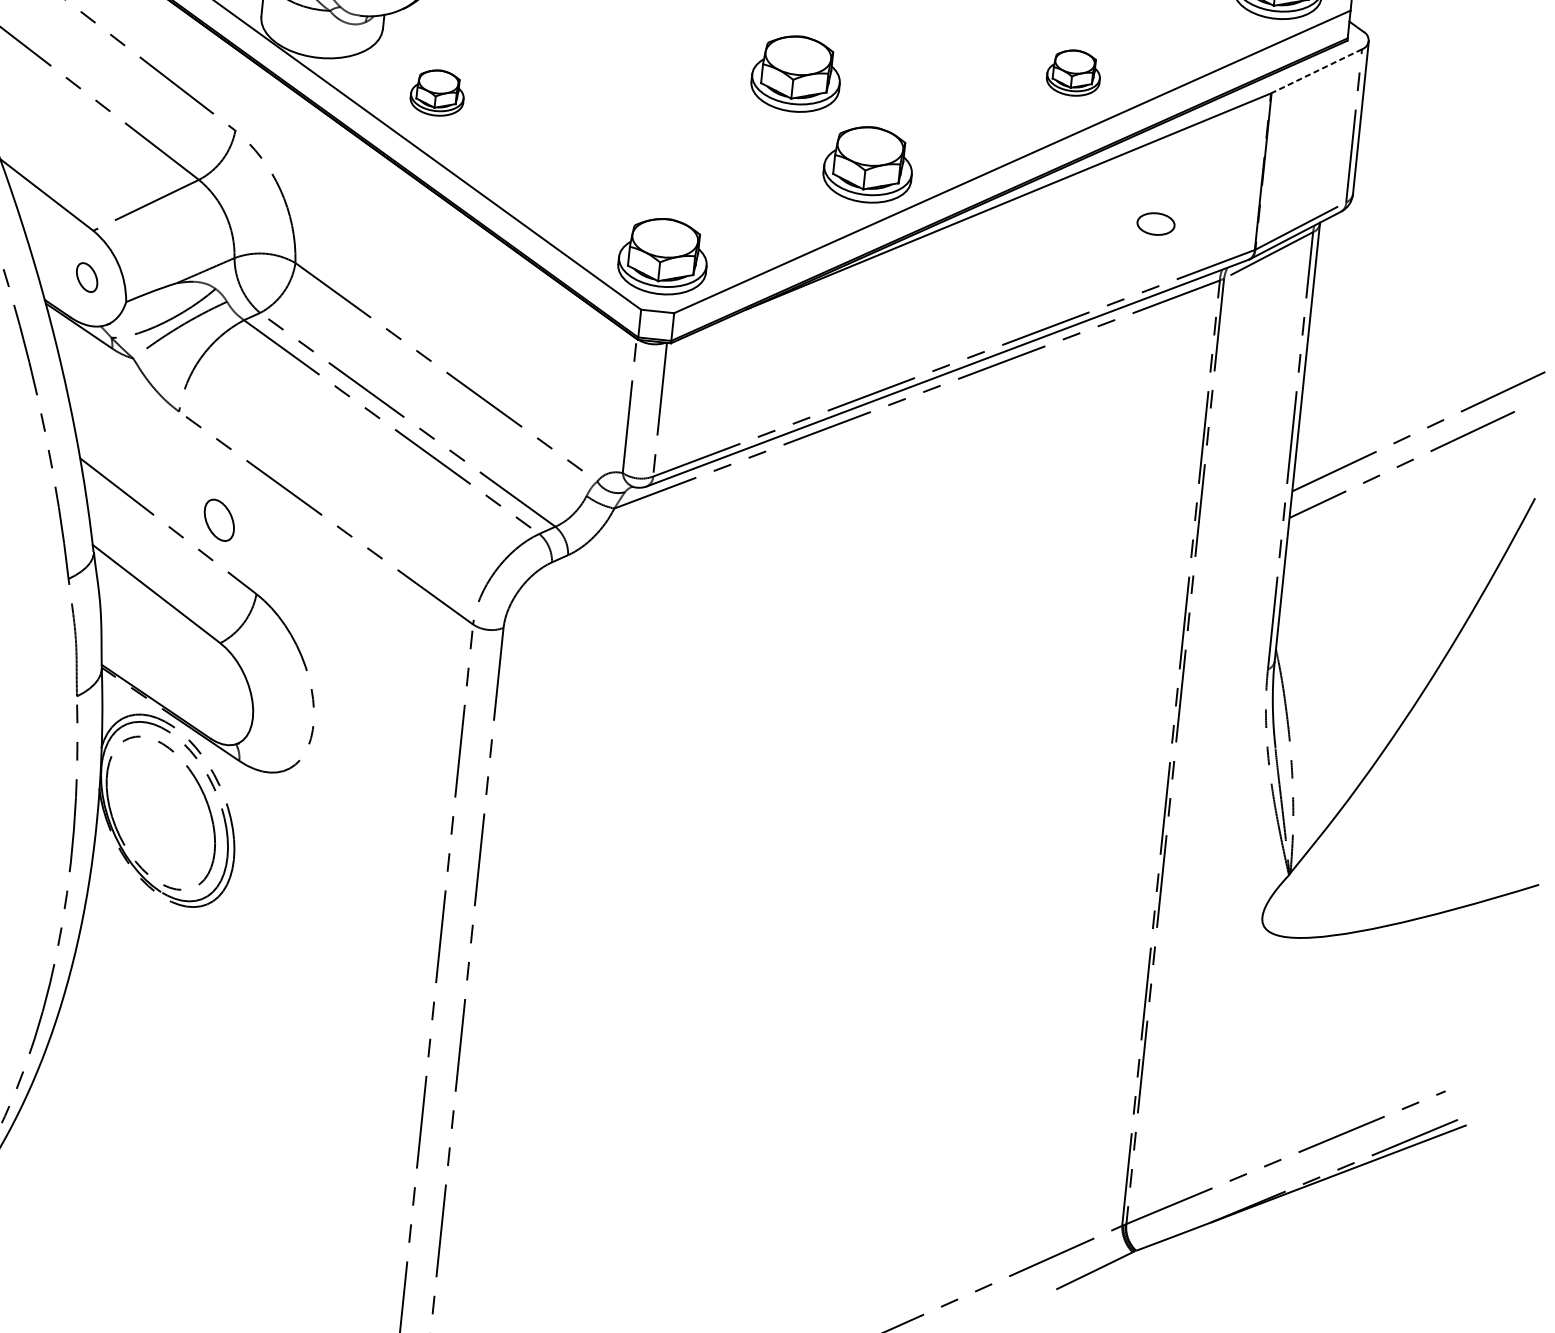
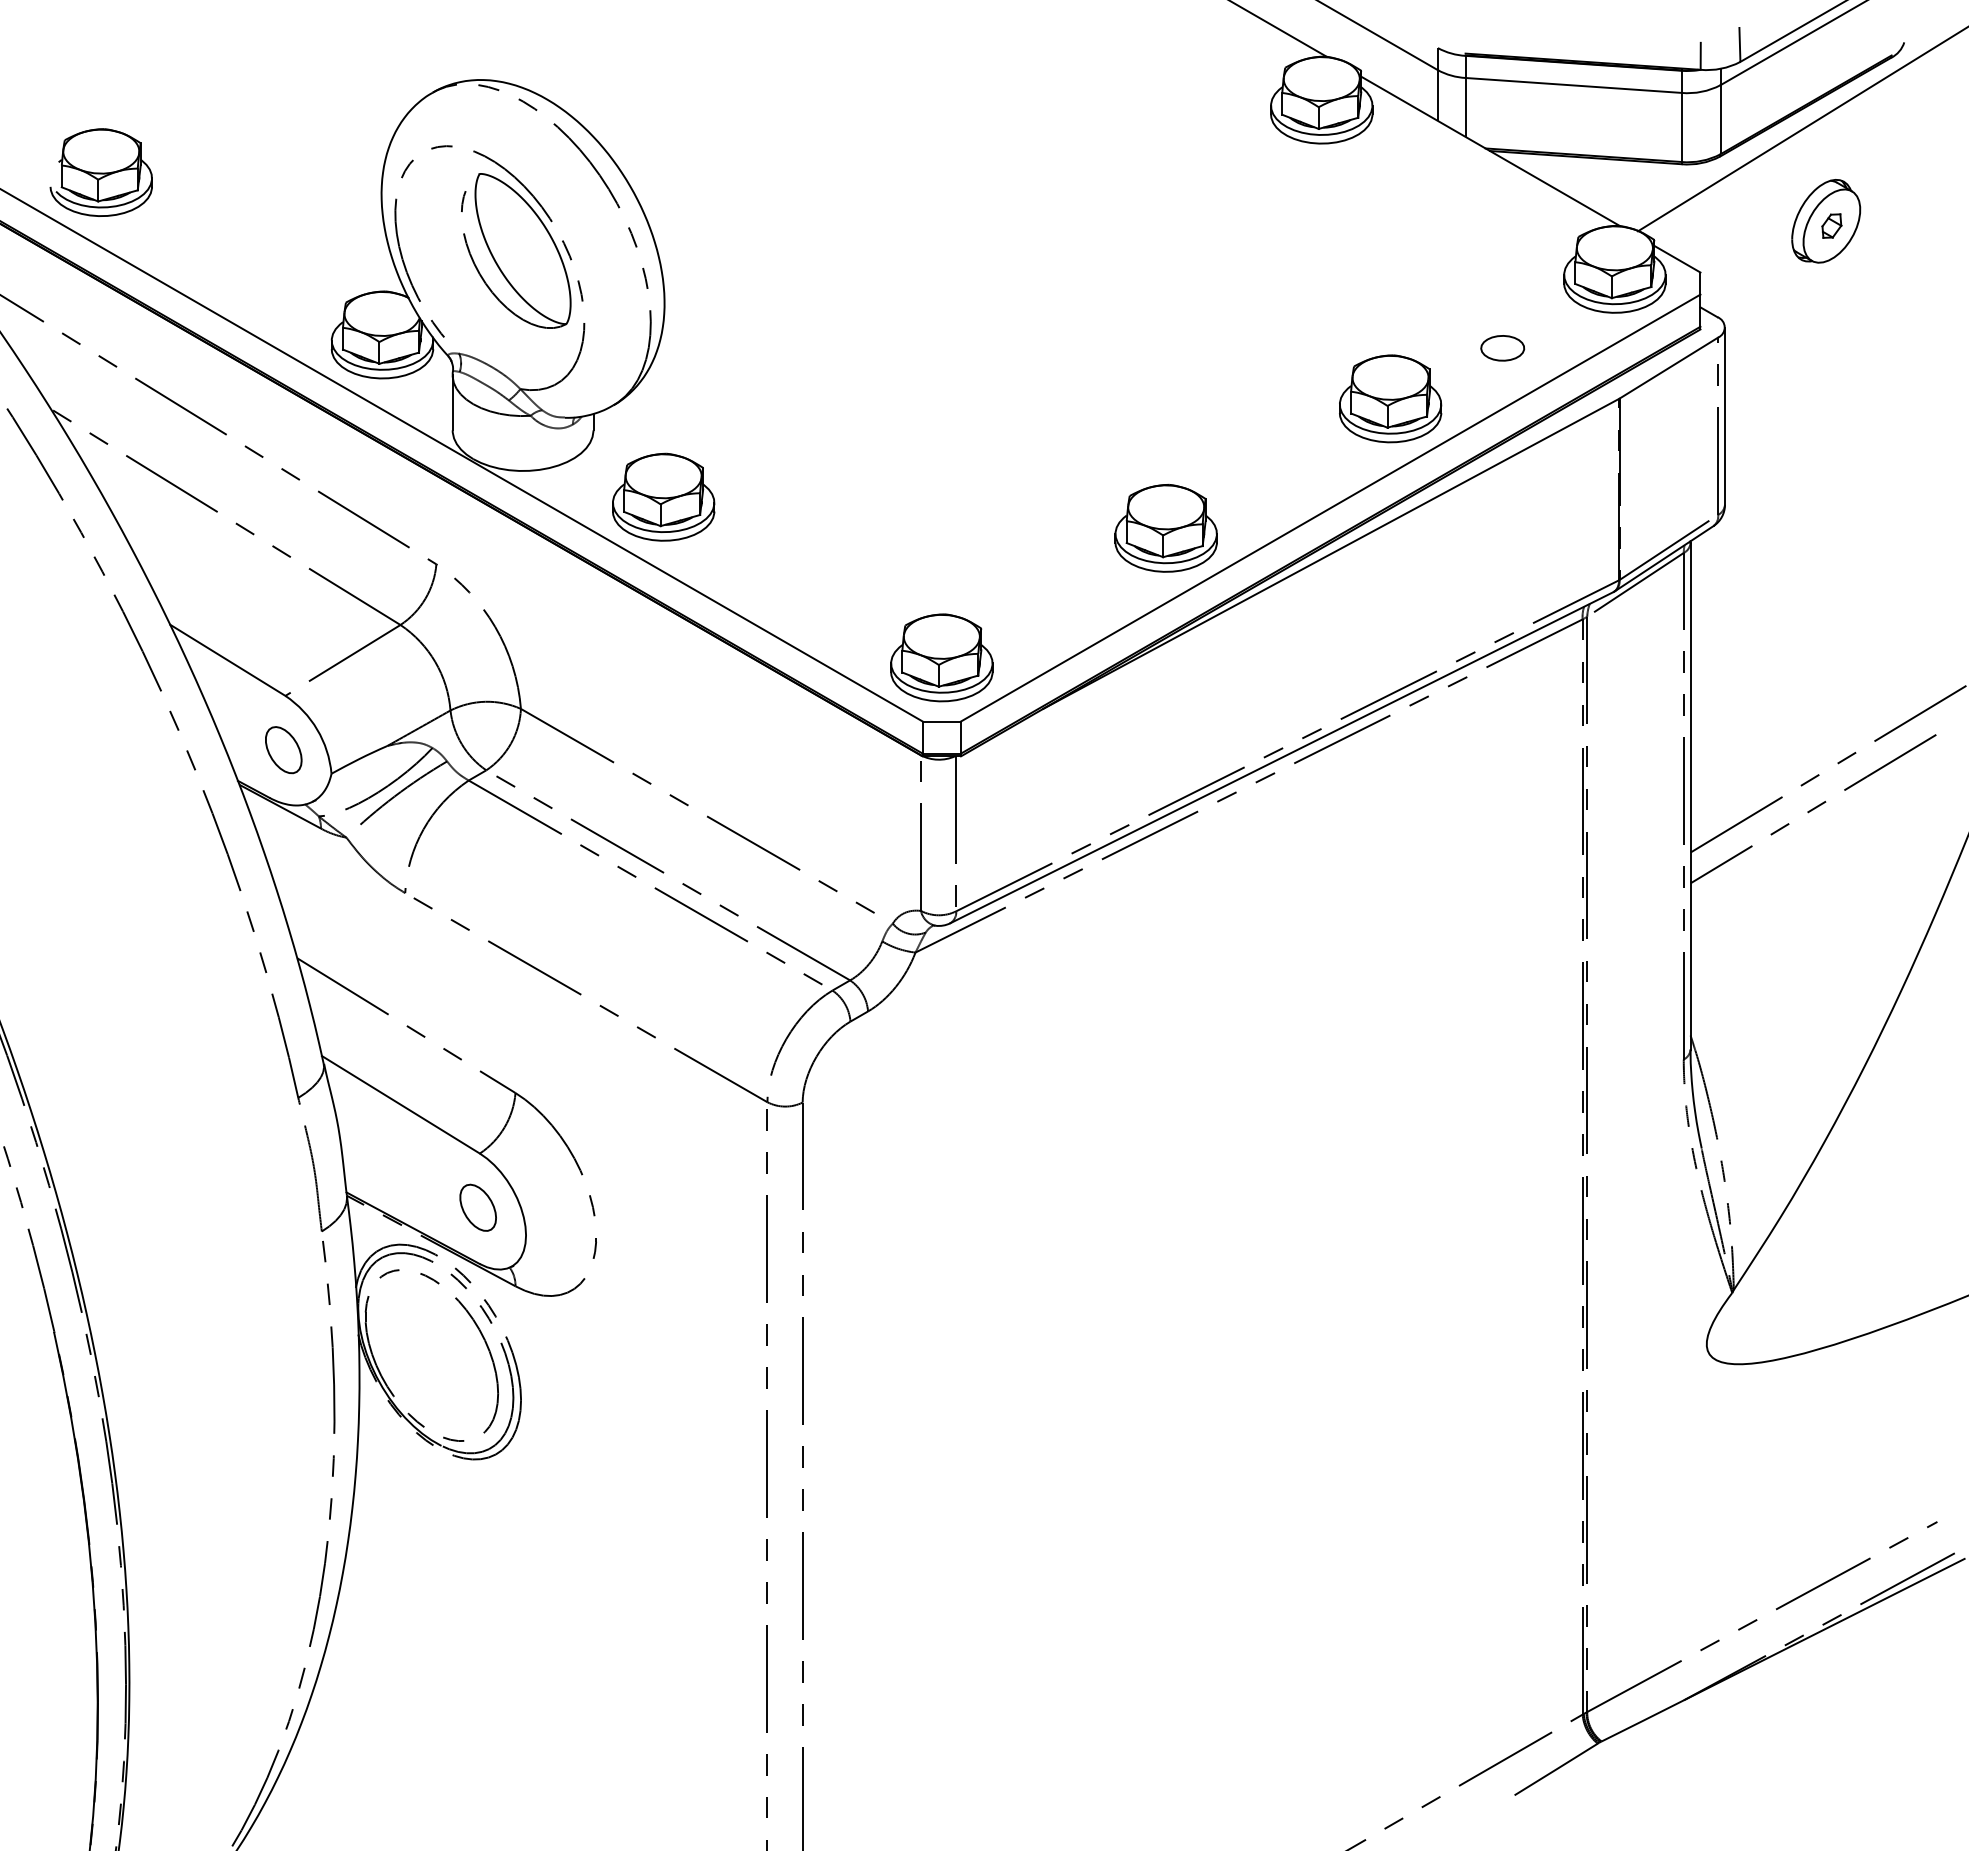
line: (1316, 71) -> (1668, 368), dashed -> solid
part: (1073, 72) -> (1390, 398), size x1.67
part: (796, 73) -> (1072, 432), removed
part: (437, 92) -> (663, 496), size x1.67
part: (1155, 224) -> (1502, 348), moved
part: (86, 277) -> (283, 750), size x1.43
part: (218, 519) -> (477, 1207), moved

